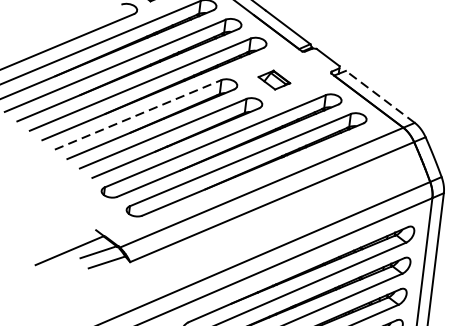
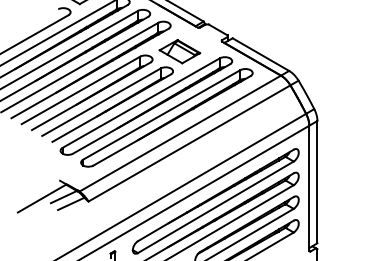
part: (273, 79) -> (179, 51), size x1.67
line: (379, 96) -> (260, 54), dashed -> solid
line: (138, 115) -> (81, 90), dashed -> solid

